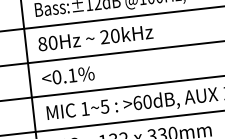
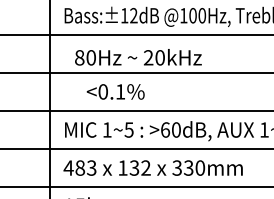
text: (95, 37) -> (138, 57), moved
text: (67, 75) -> (115, 91), moved

